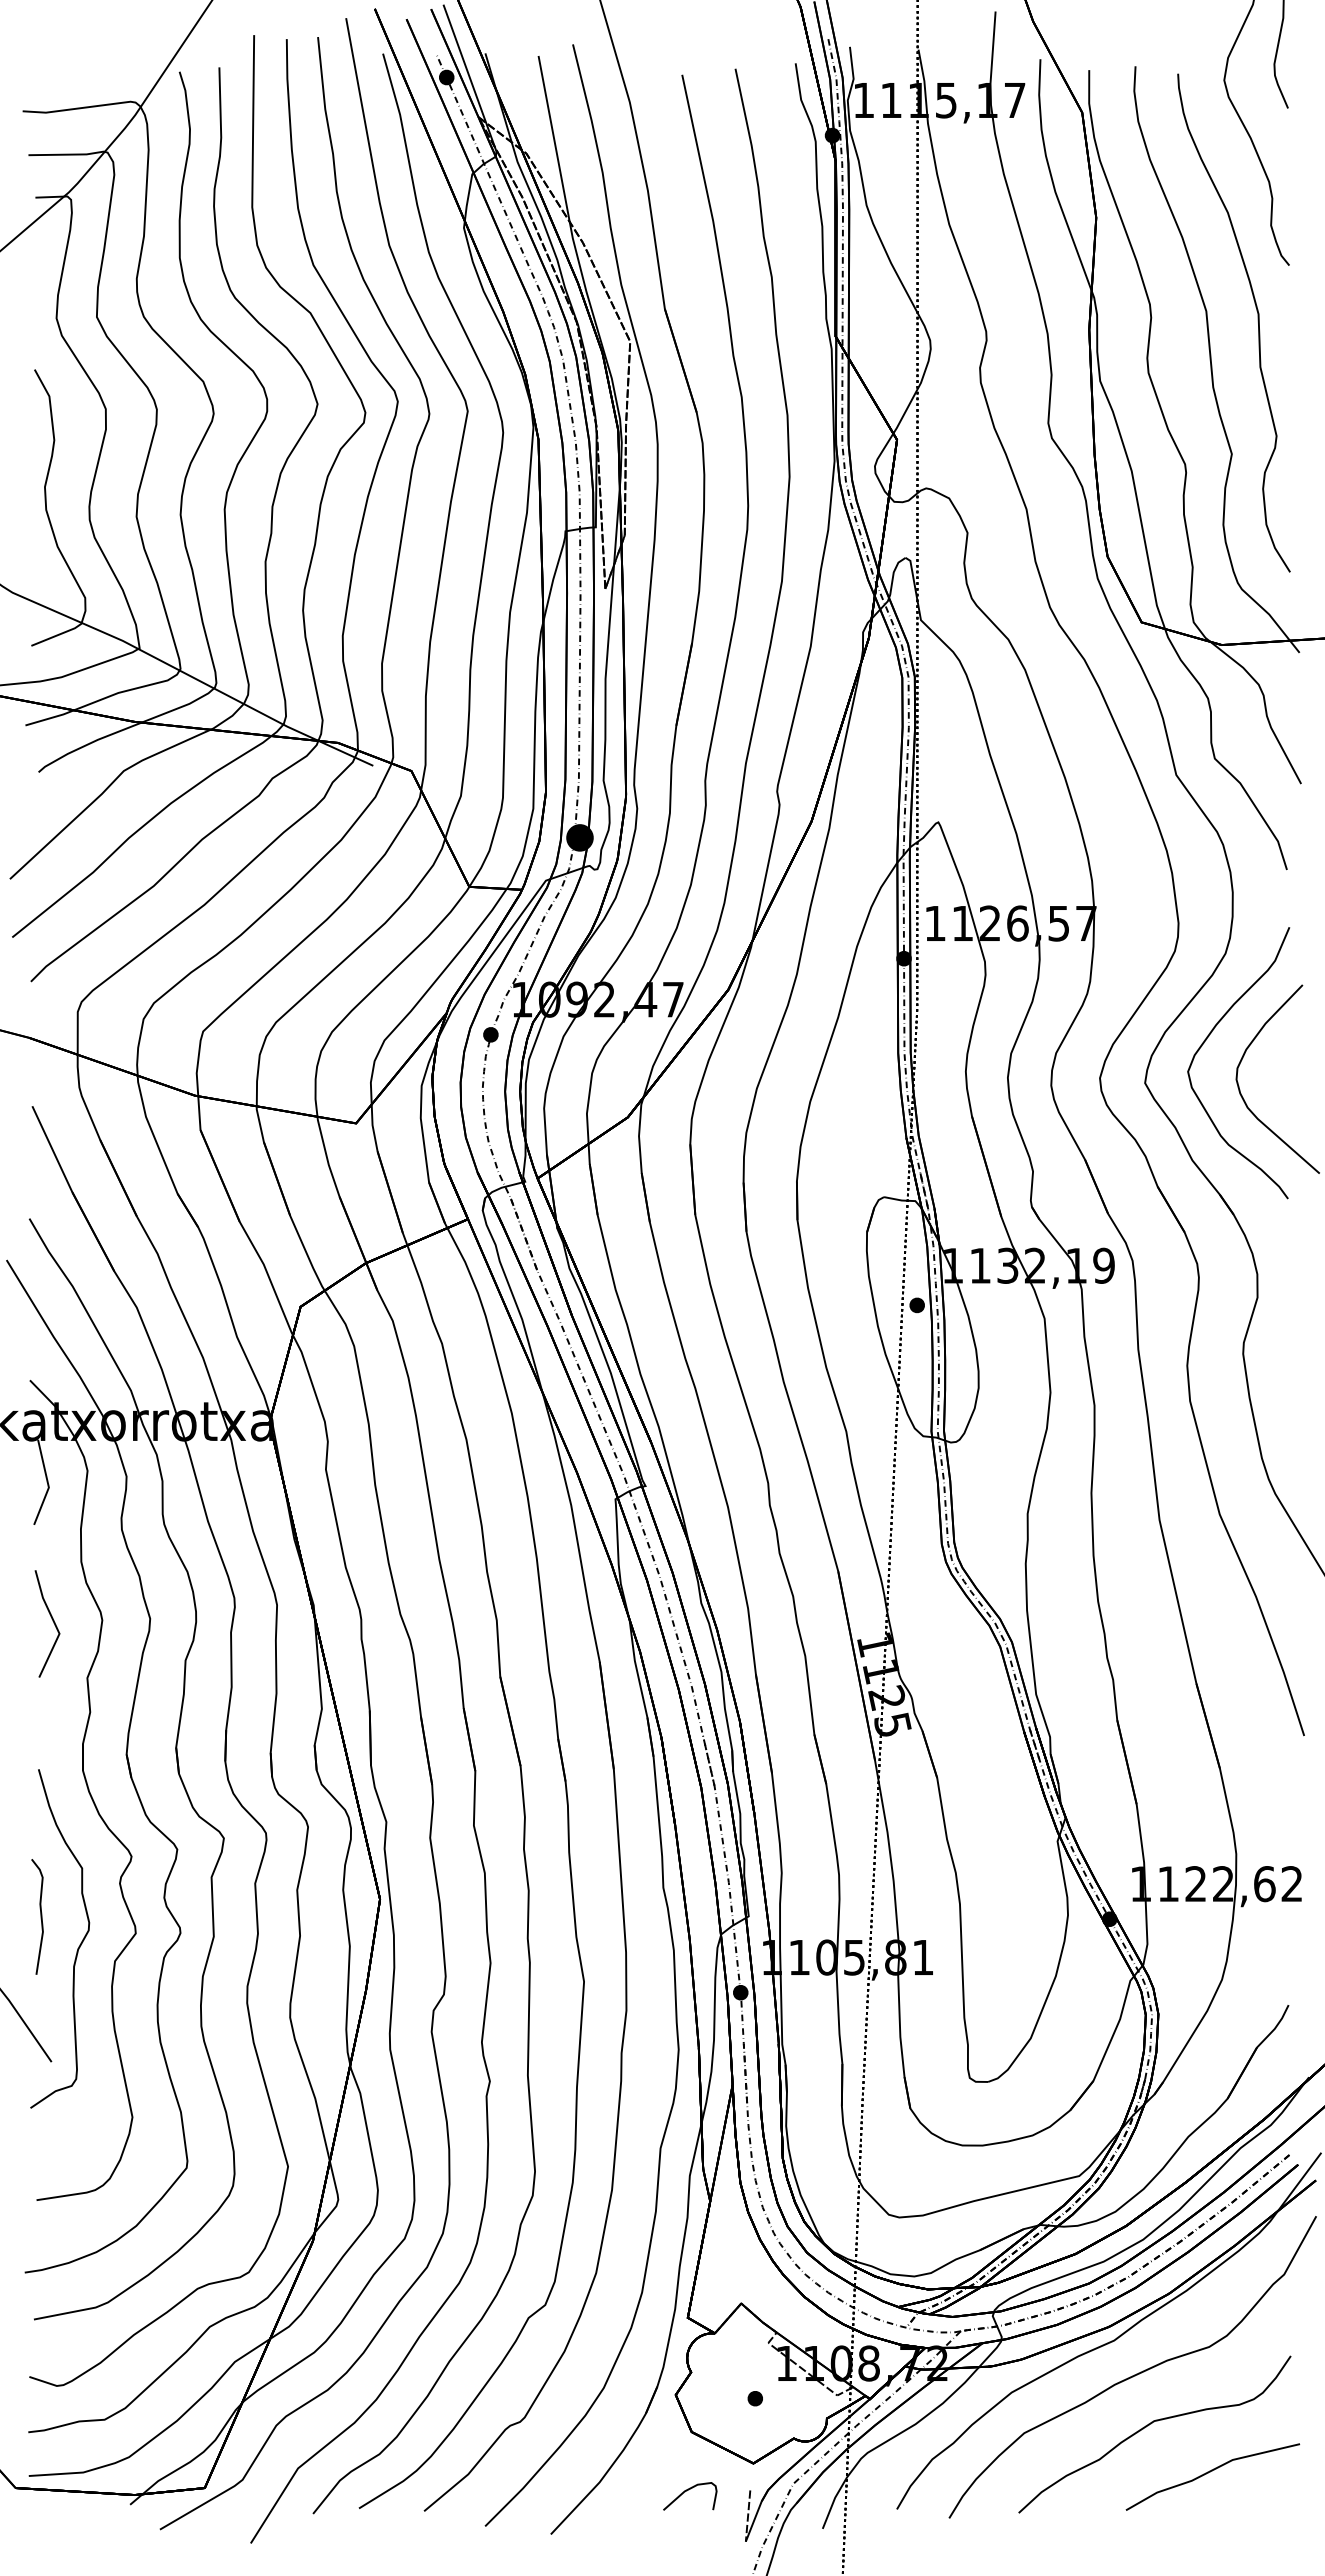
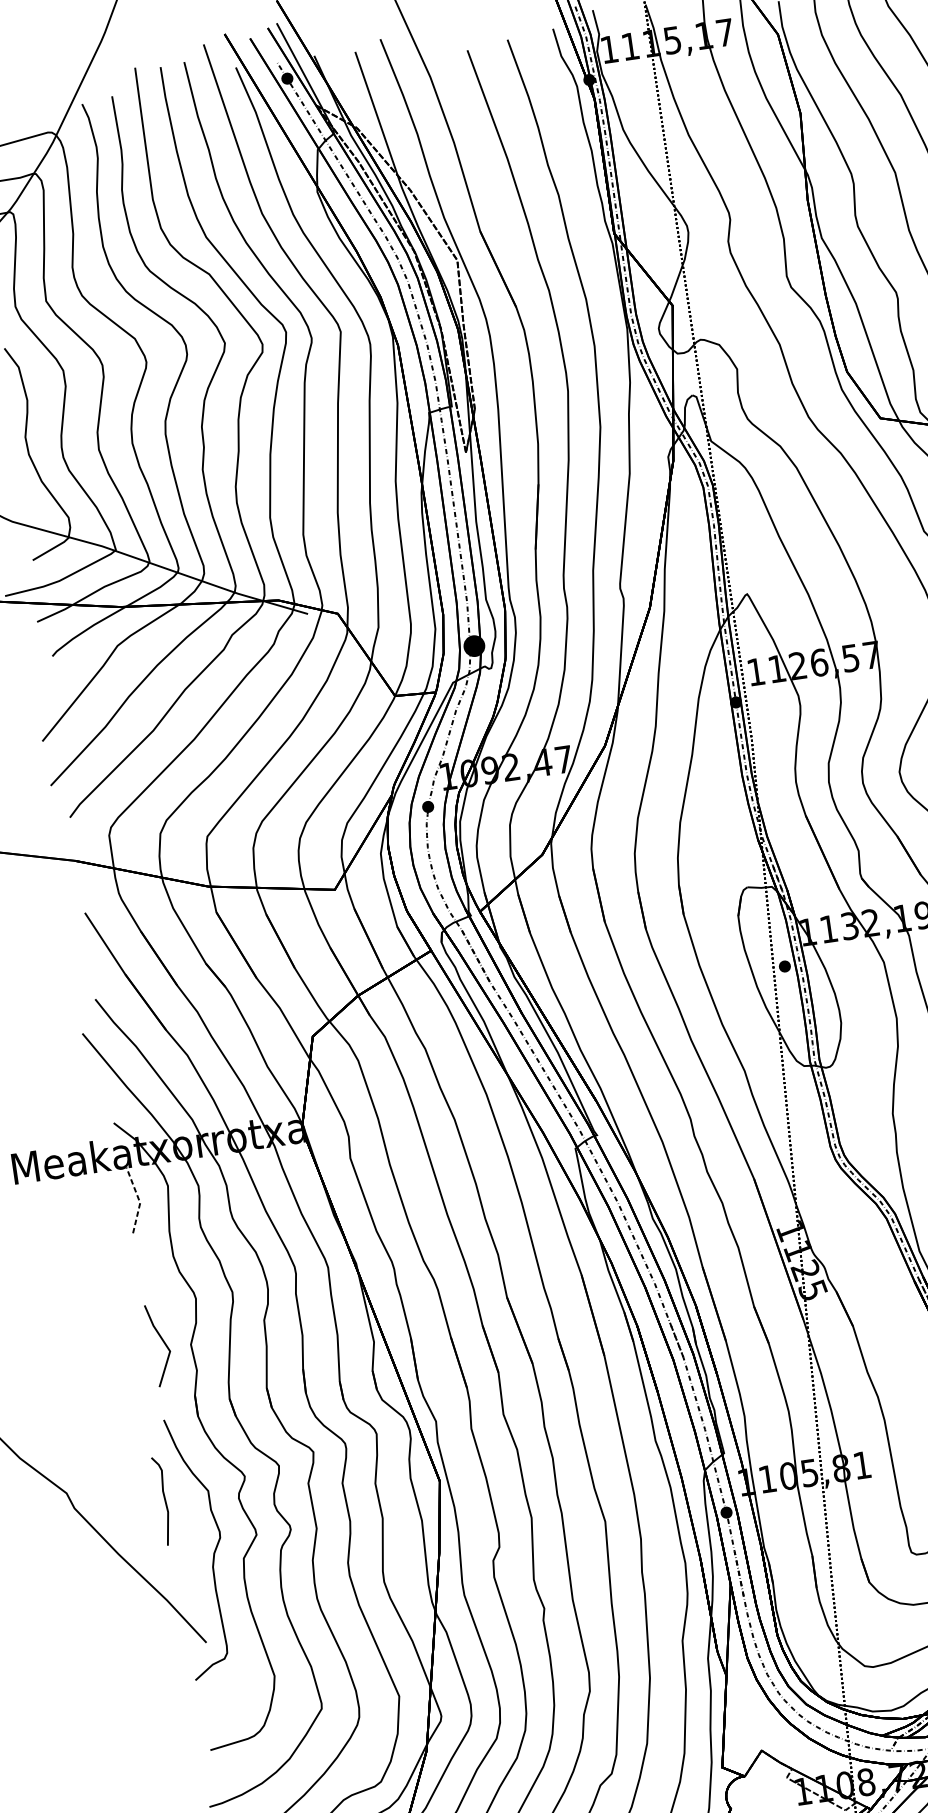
line: (48, 1483) -> (139, 1199), solid -> dashed
line: (52, 1621) -> (163, 1342), moved
curve: (40, 1916) -> (164, 1500), moved

